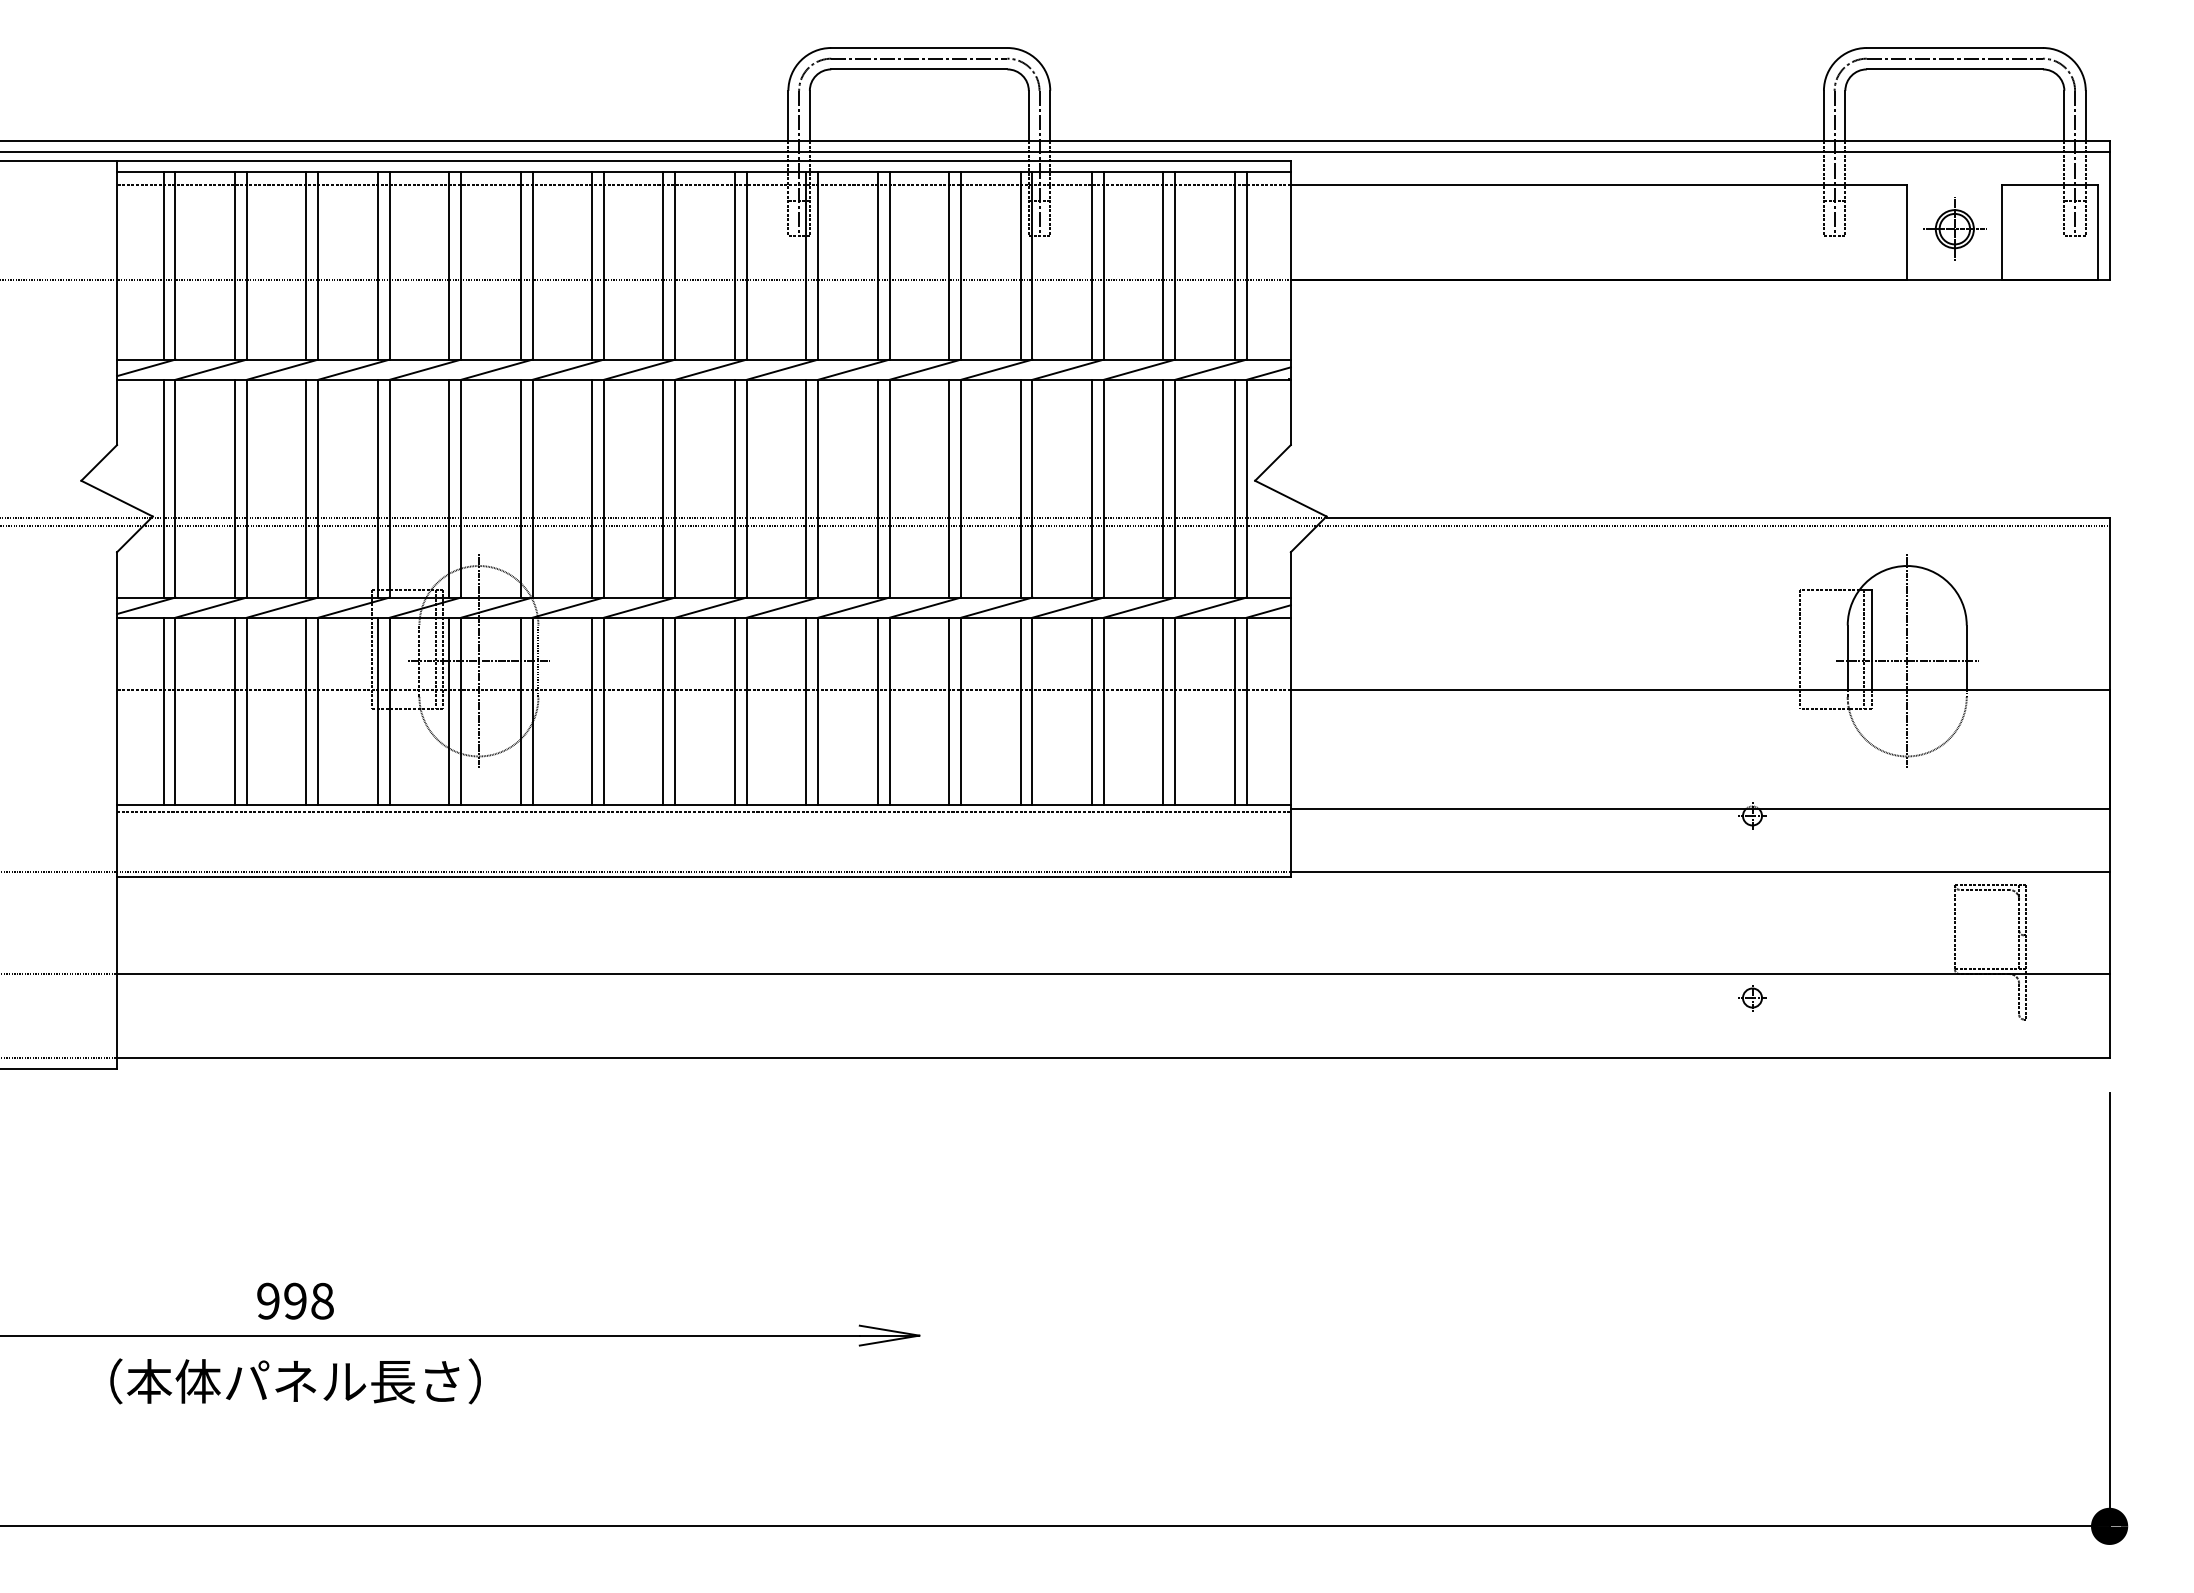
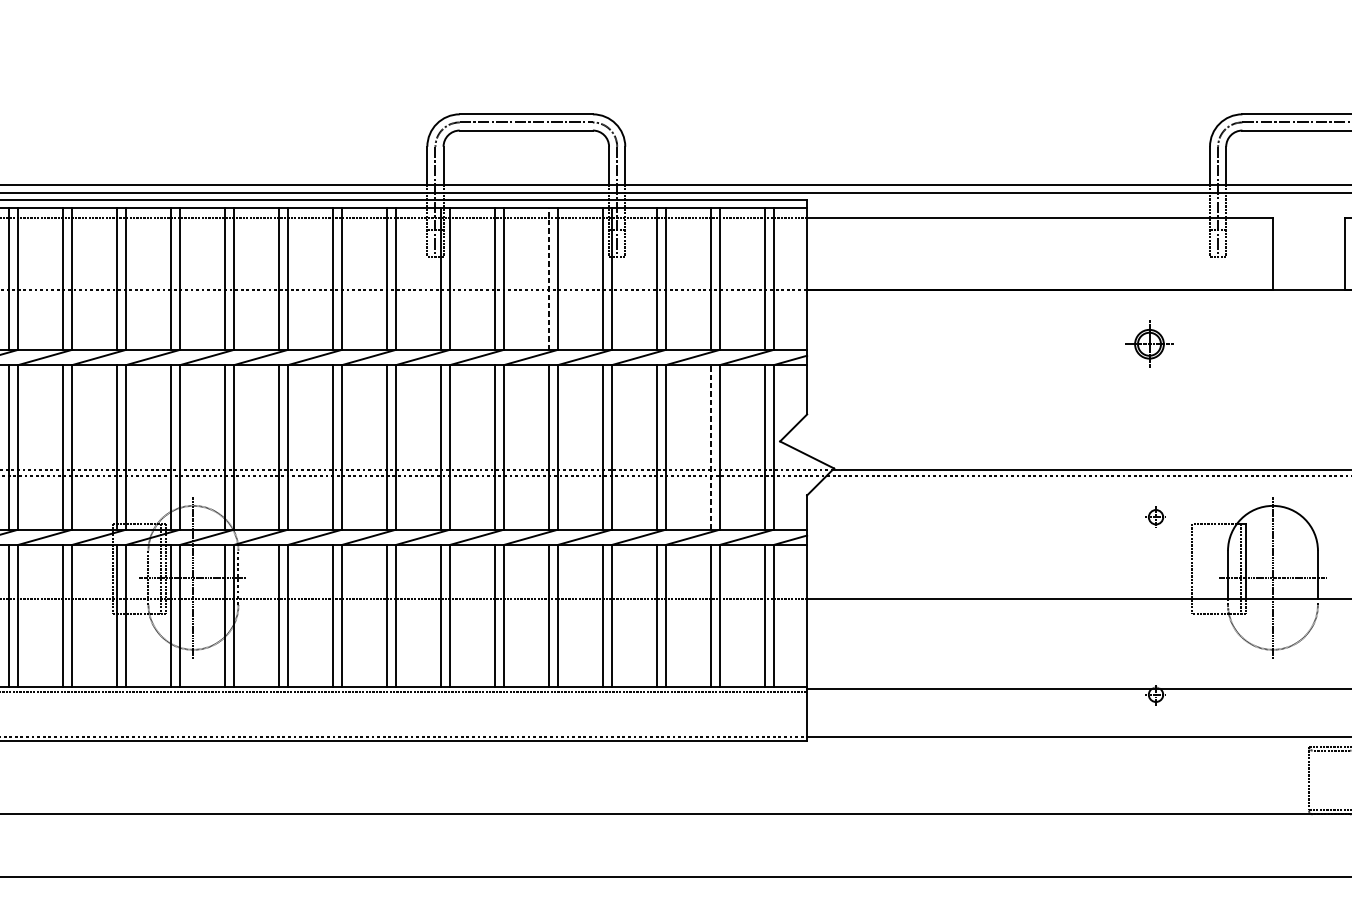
part: (1954, 228) -> (1149, 343), moved
line: (949, 265) -> (549, 278), solid -> dashed
line: (1163, 488) -> (710, 447), solid -> dashed
part: (1752, 998) -> (1156, 517), moved

